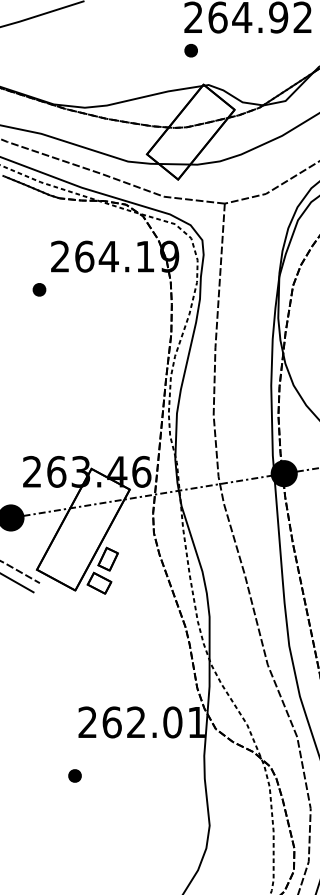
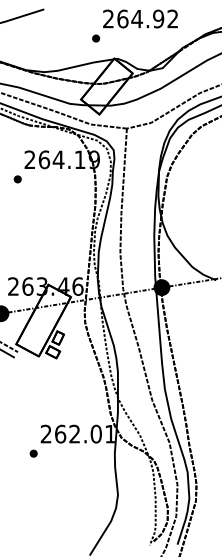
part: (191, 50) -> (96, 38), moved
part: (74, 775) -> (33, 453), moved

